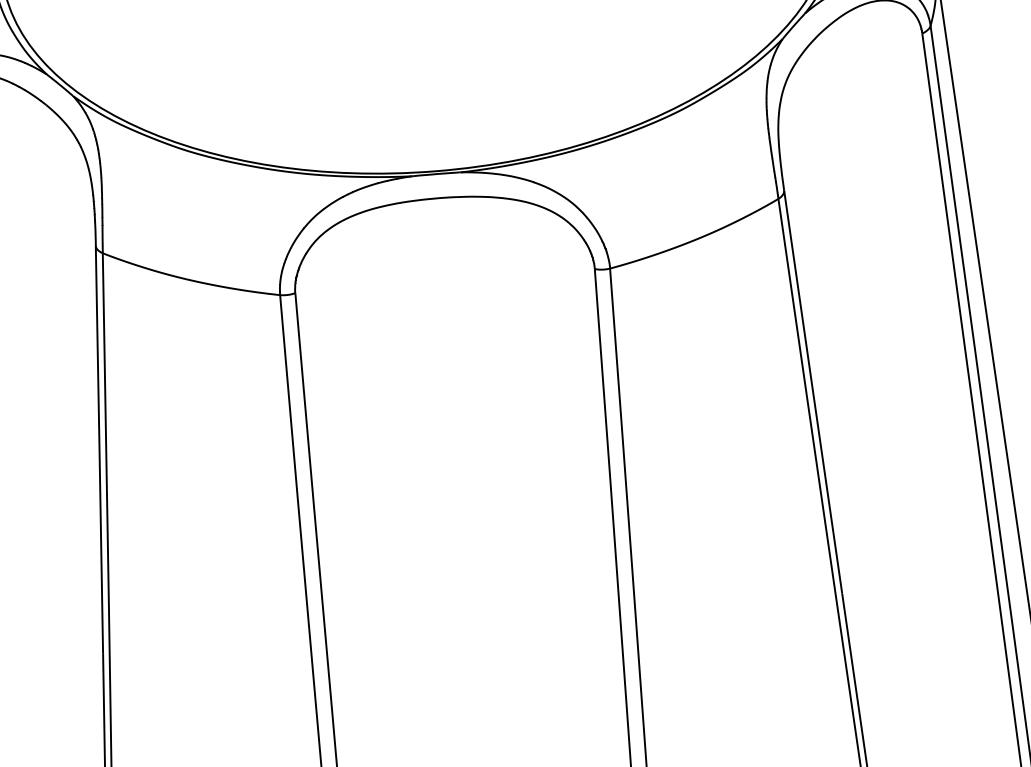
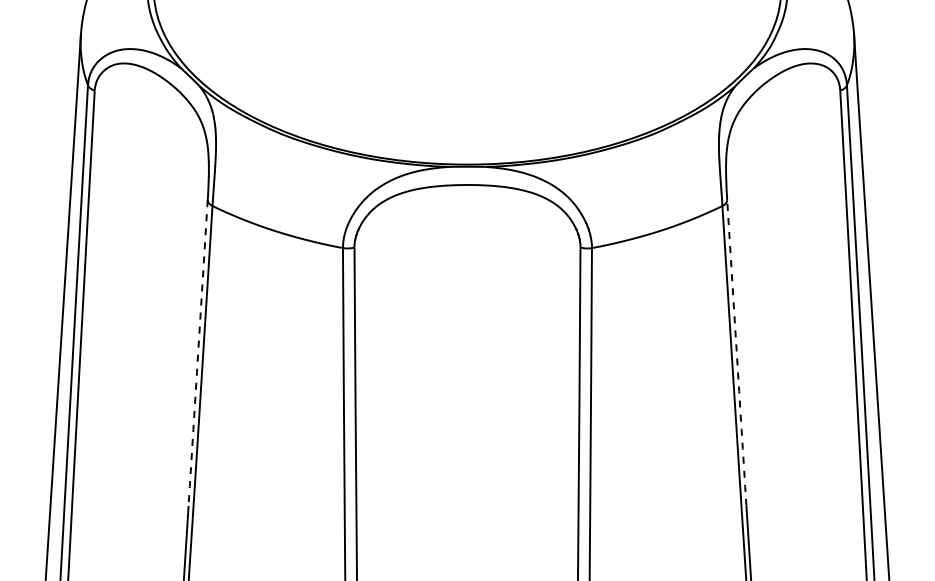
line: (812, 392) -> (736, 353), solid -> dashed
line: (99, 450) -> (198, 353), solid -> dashed

